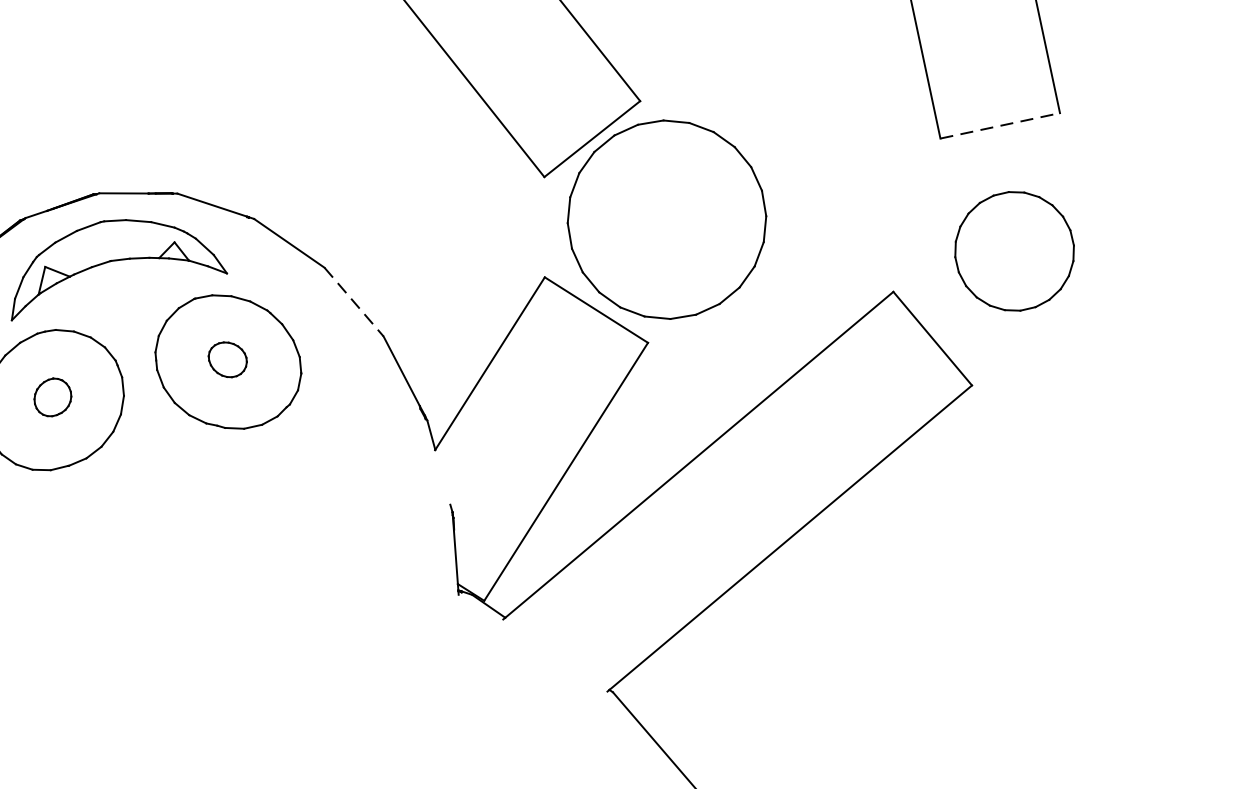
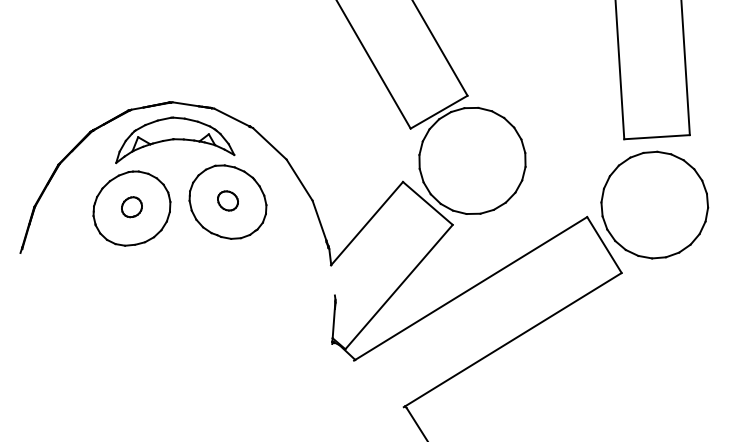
line: (1001, 126) -> (657, 137), dashed -> solid
part: (1013, 250) -> (654, 204), size x1.67
line: (353, 302) -> (299, 180), dashed -> solid

